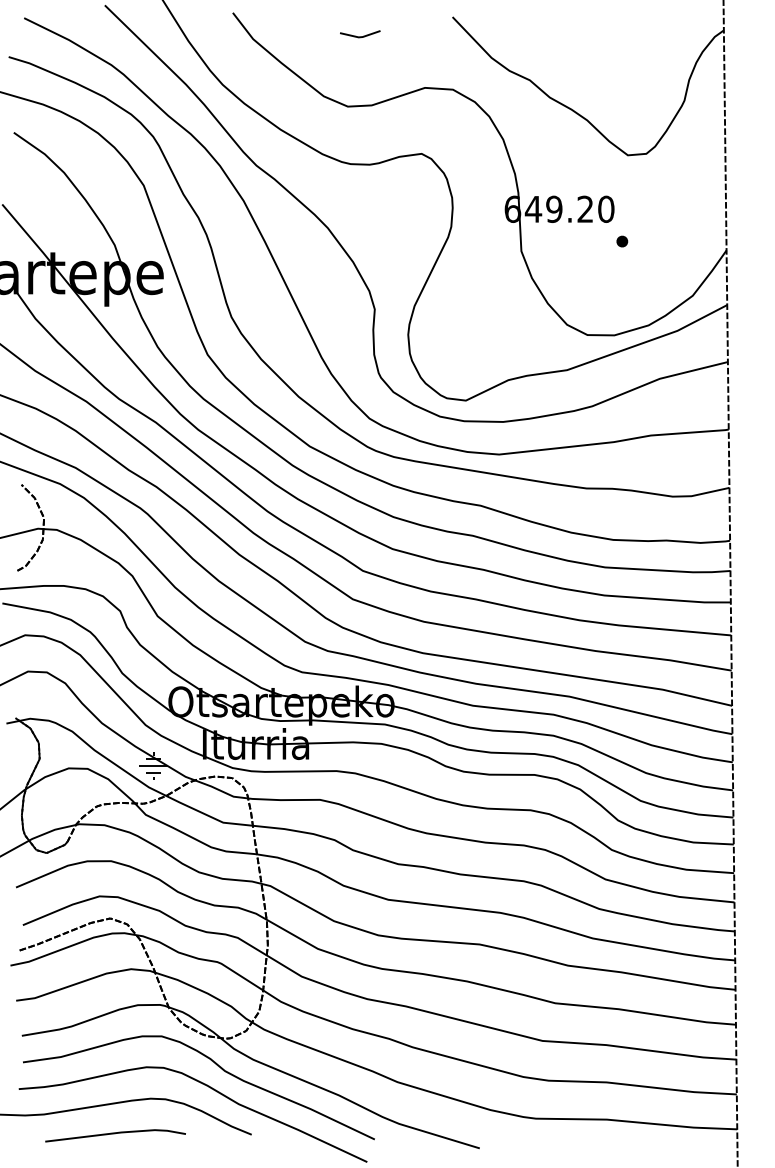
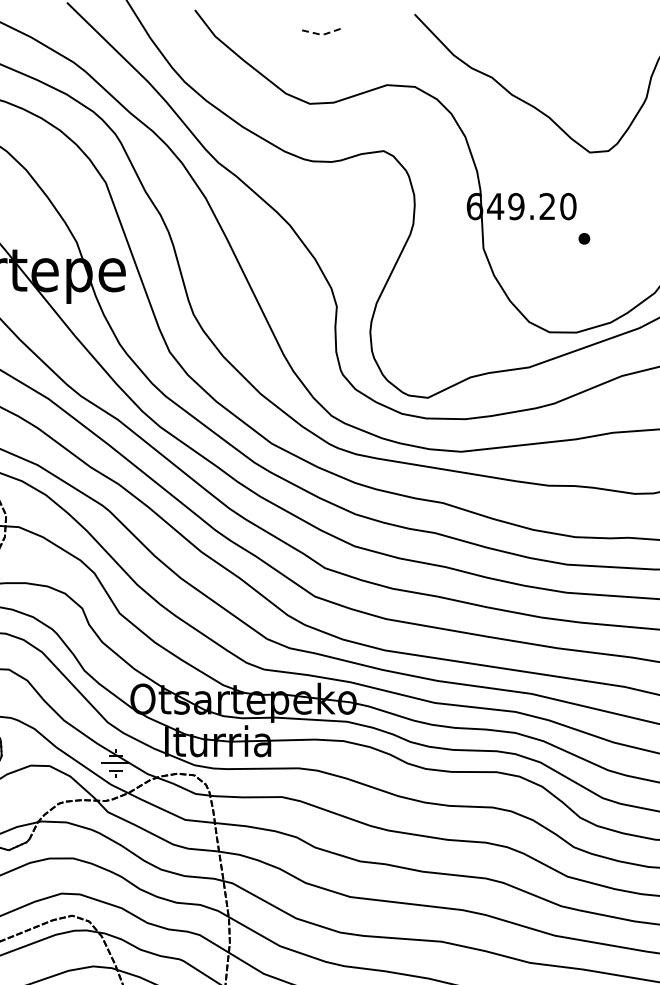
line: (360, 37) -> (322, 34), solid -> dashed

